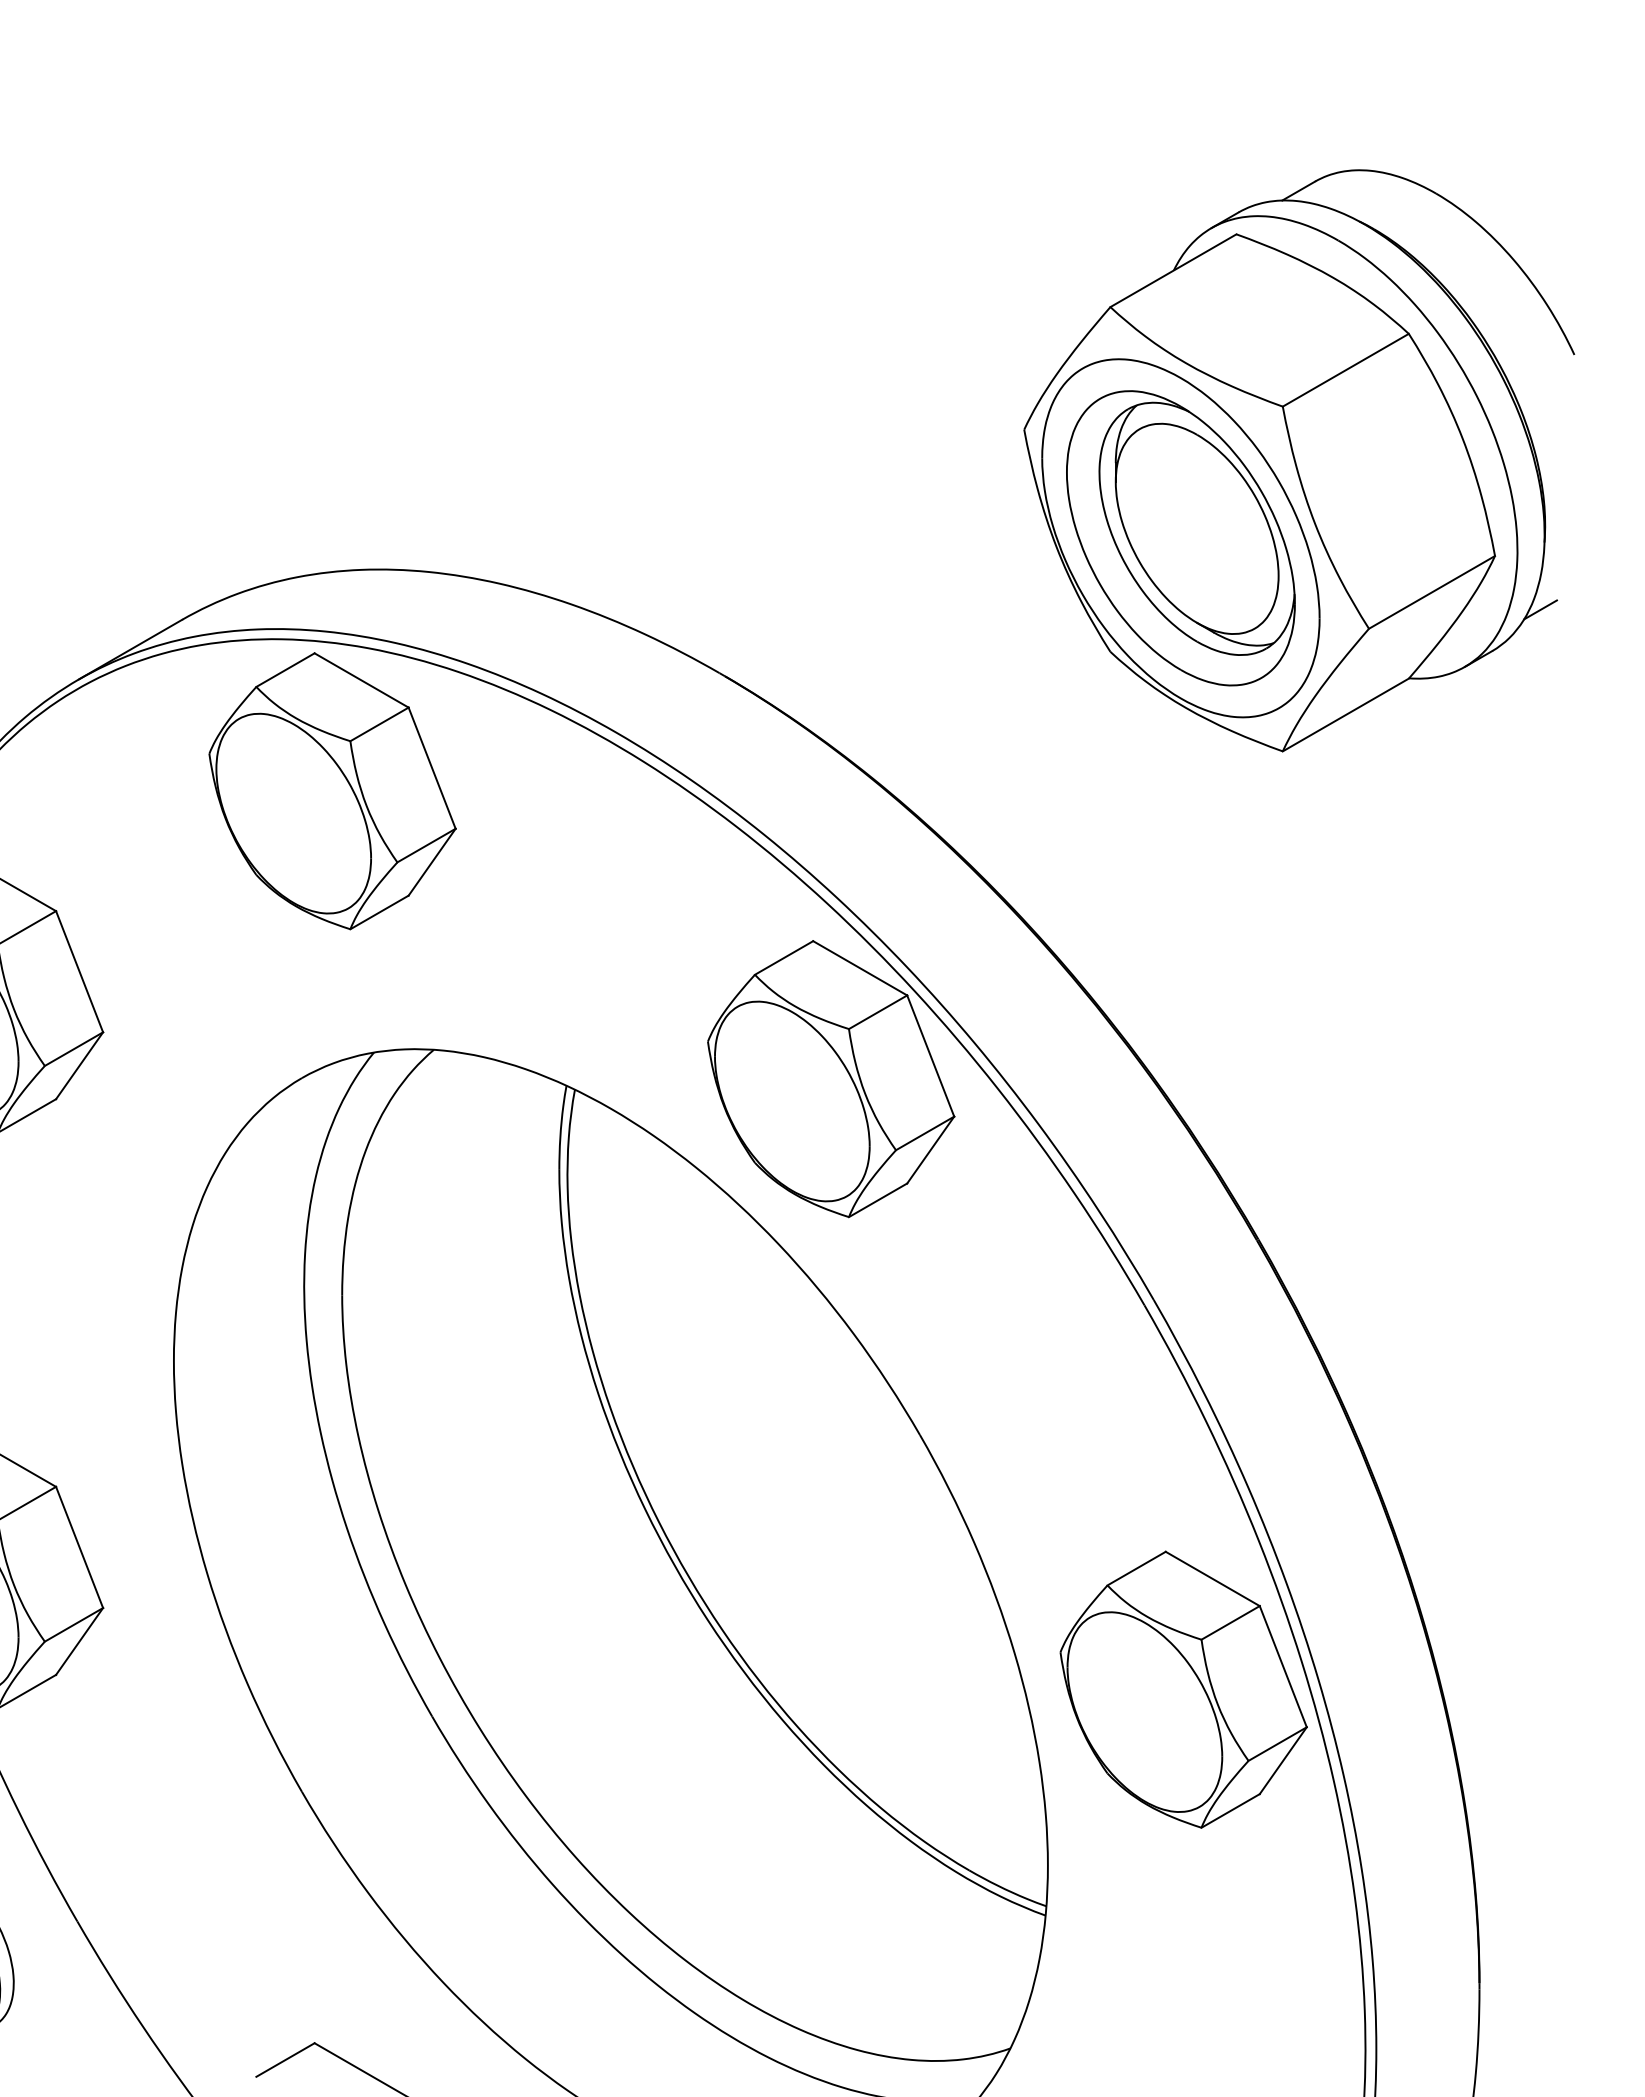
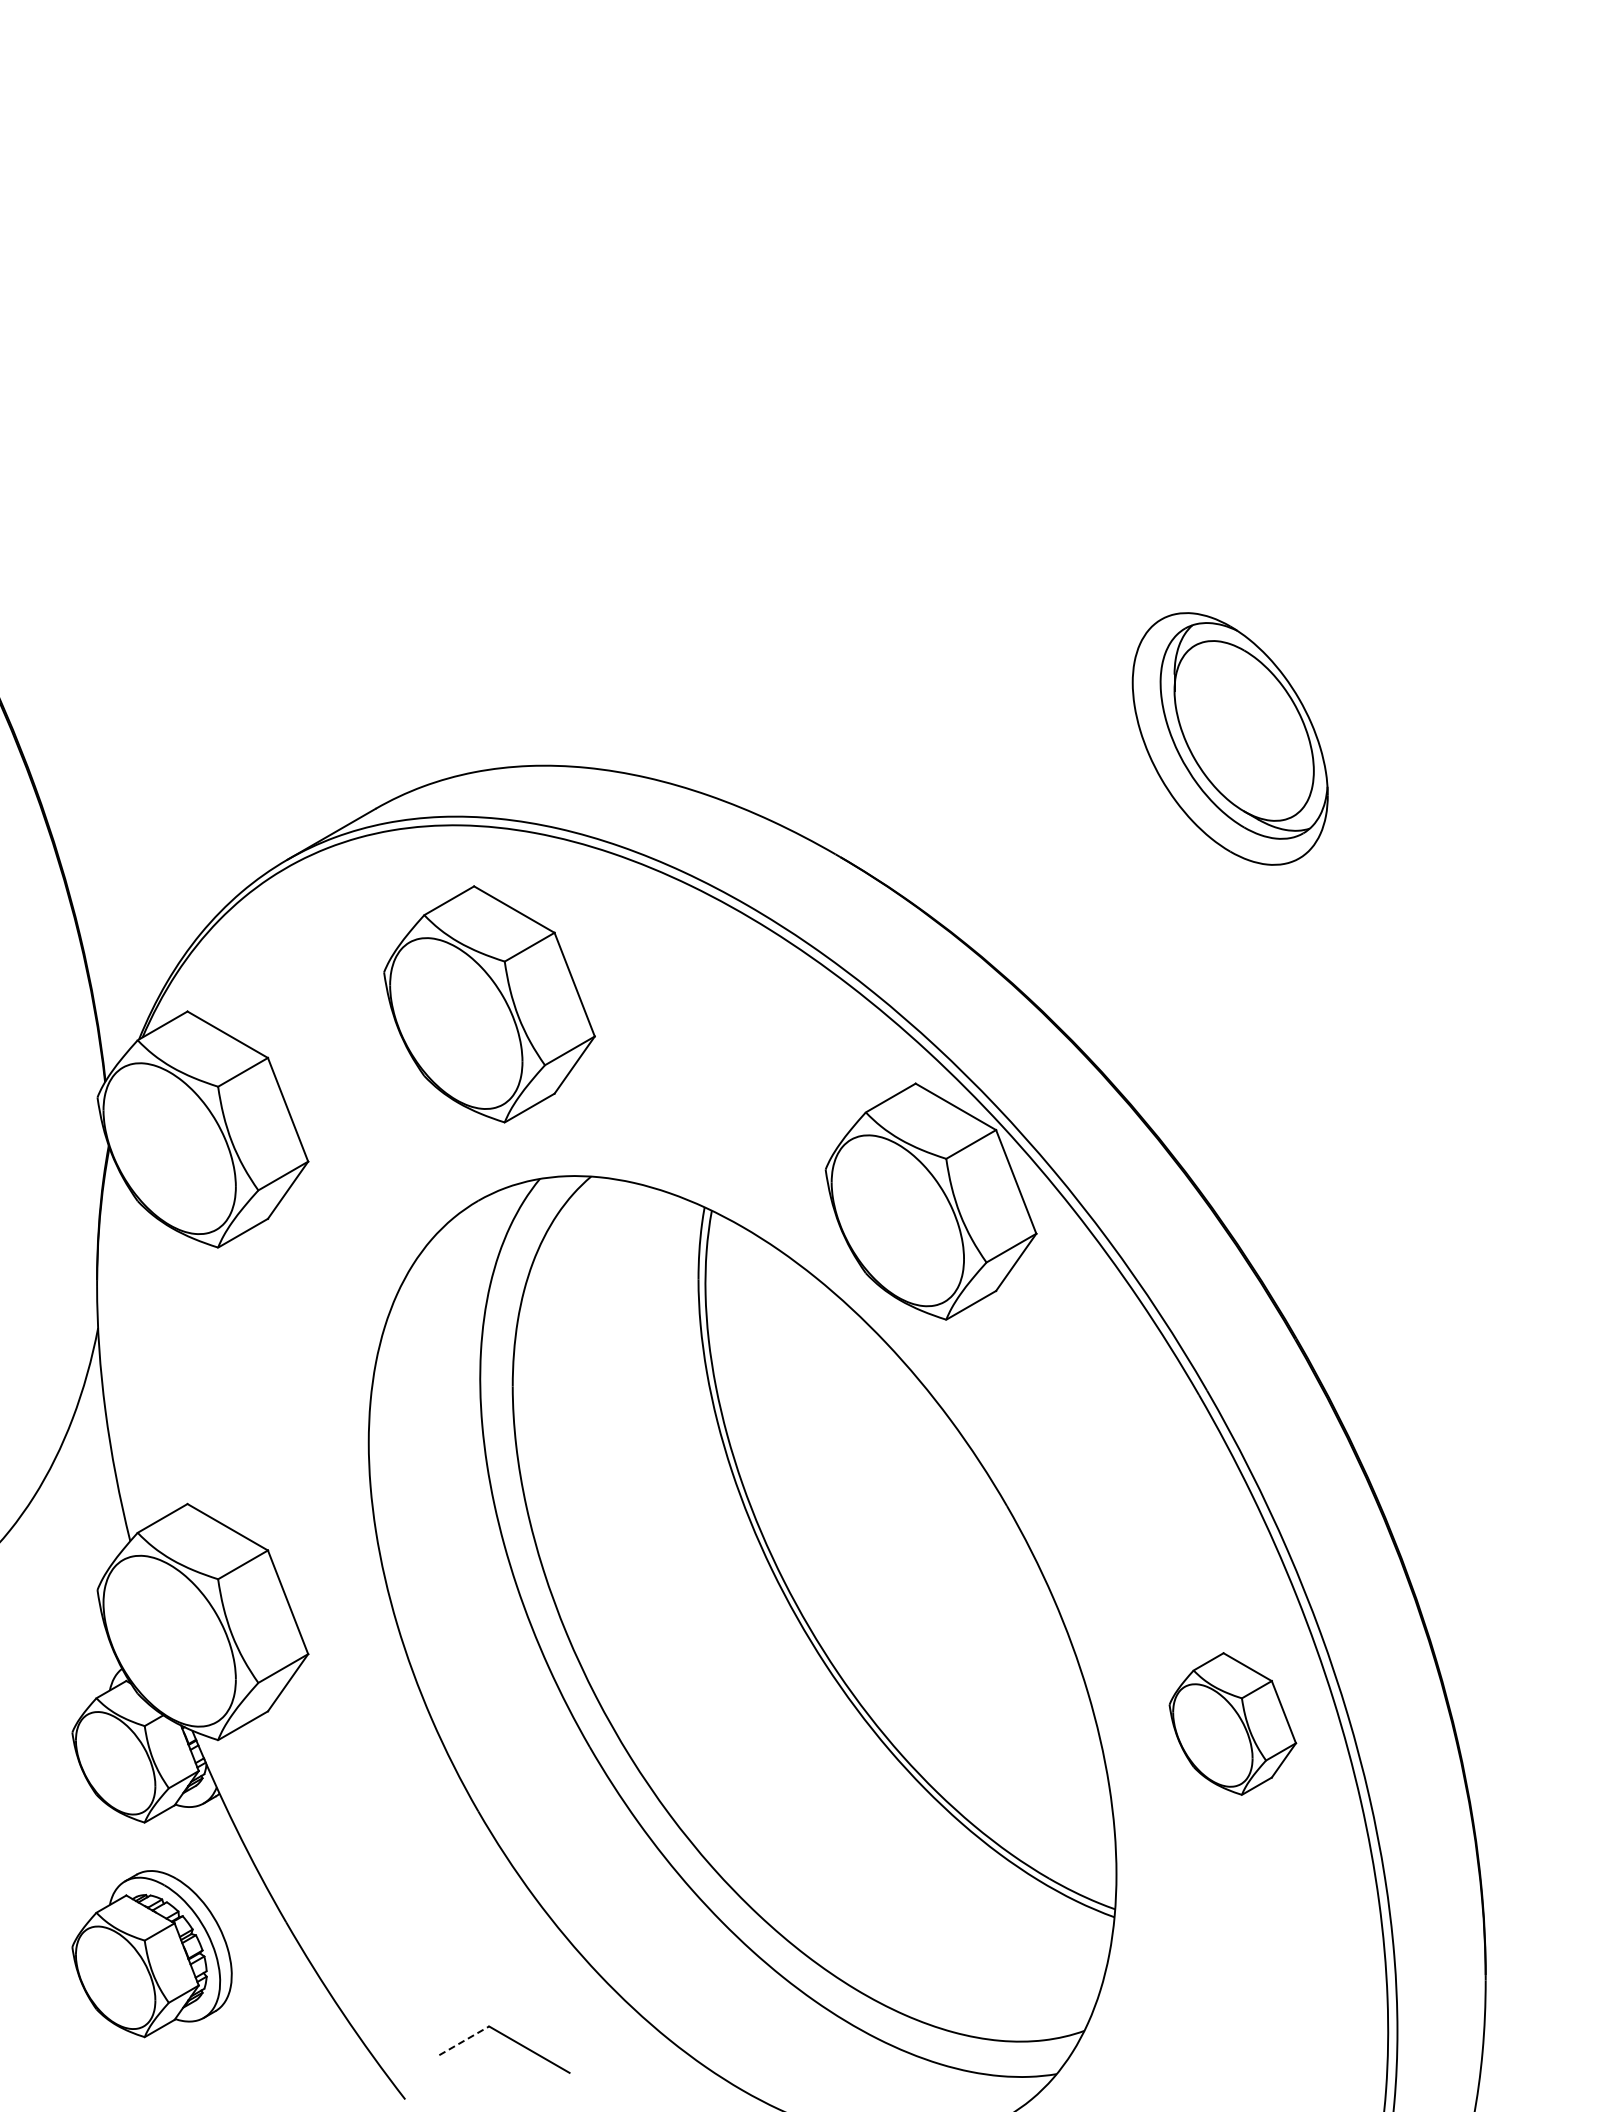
part: (1299, 460) -> (1331, 672), removed
part: (332, 791) -> (489, 1004), moved
part: (1183, 1689) -> (1232, 1723), size x0.6
line: (285, 2059) -> (464, 2040), solid -> dashed

